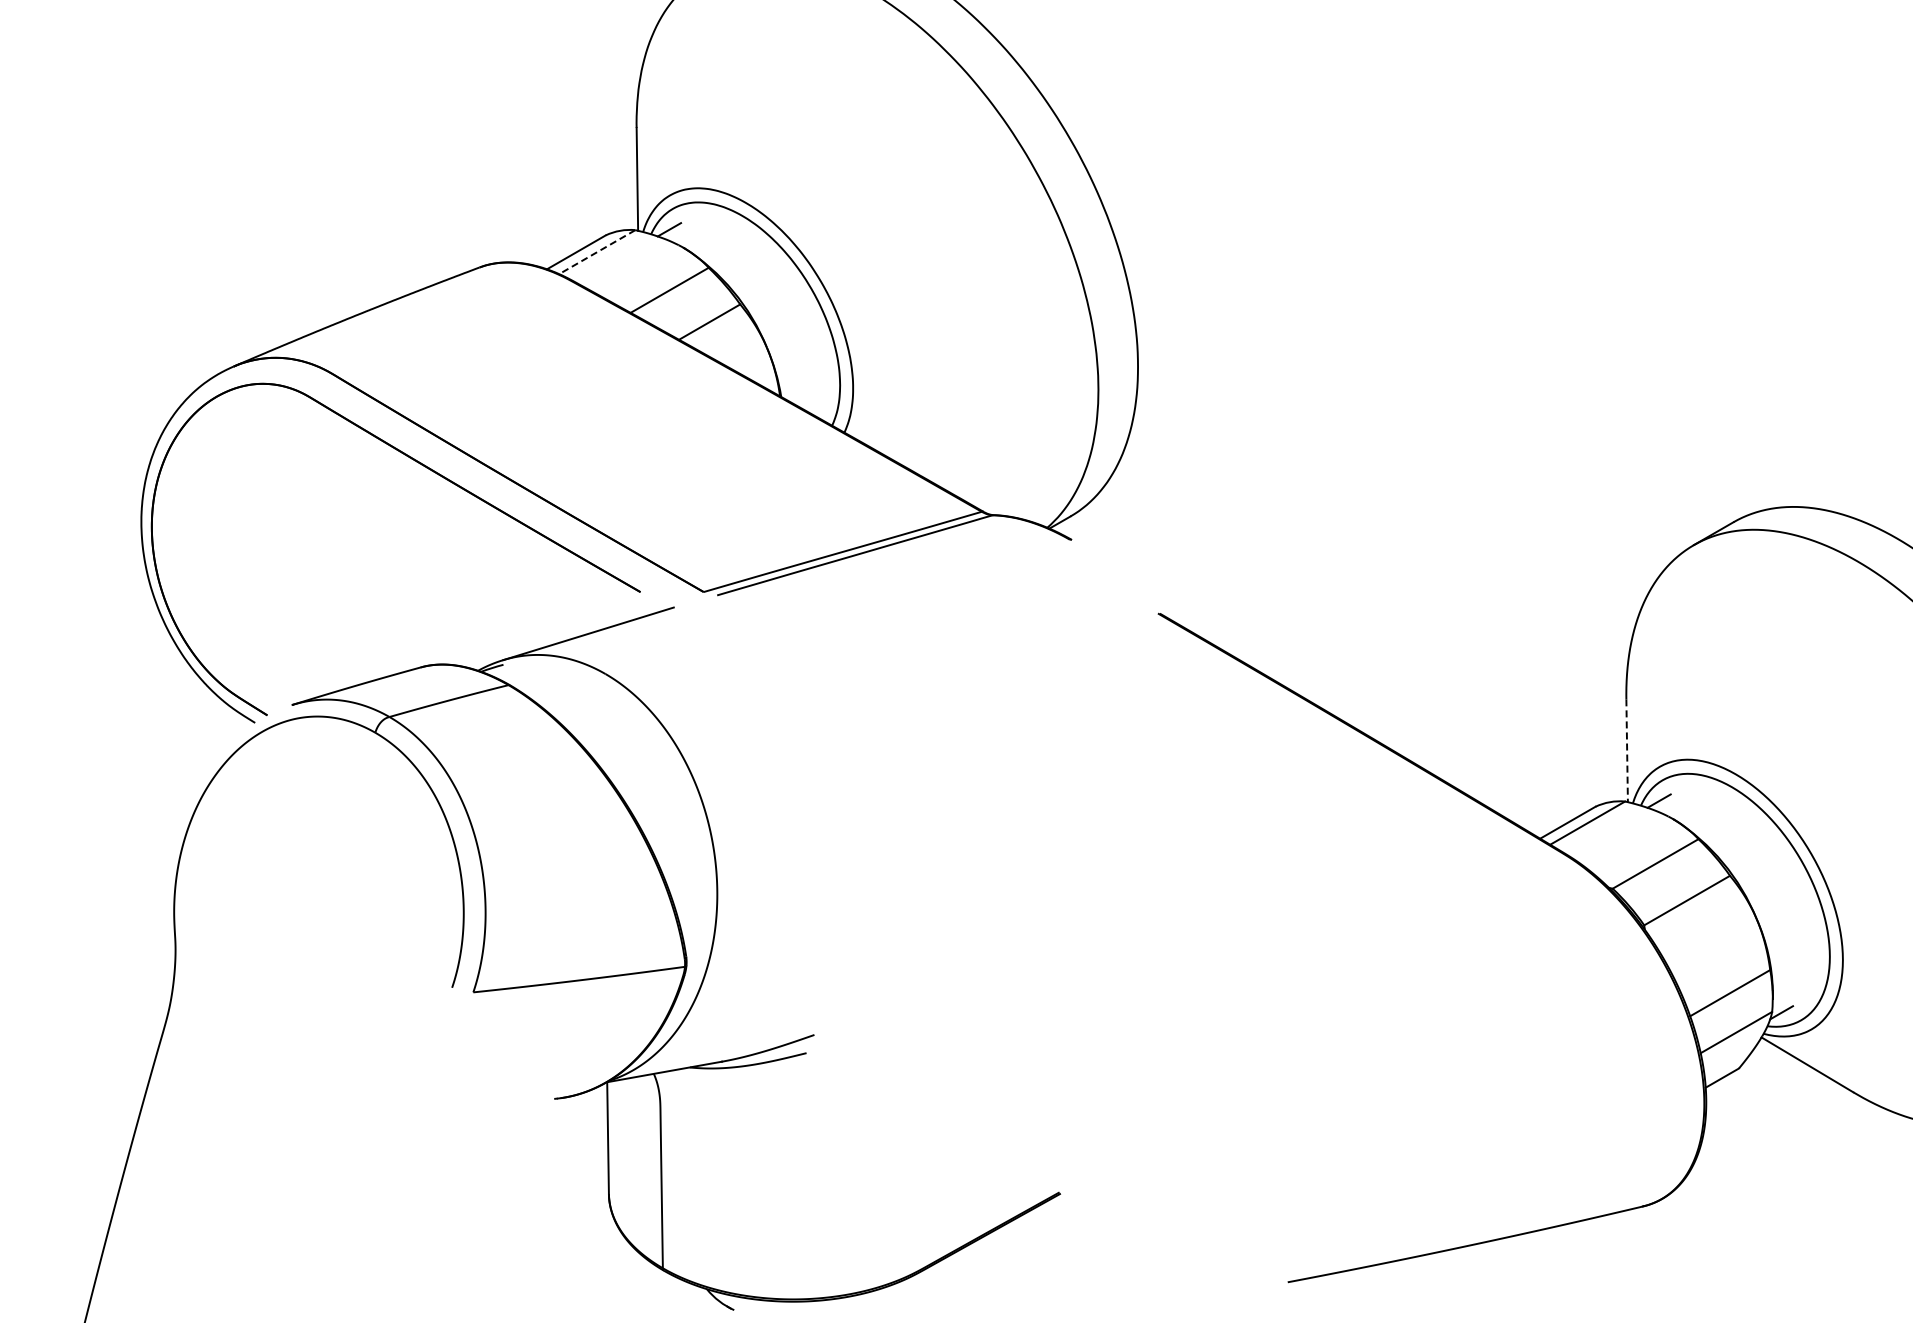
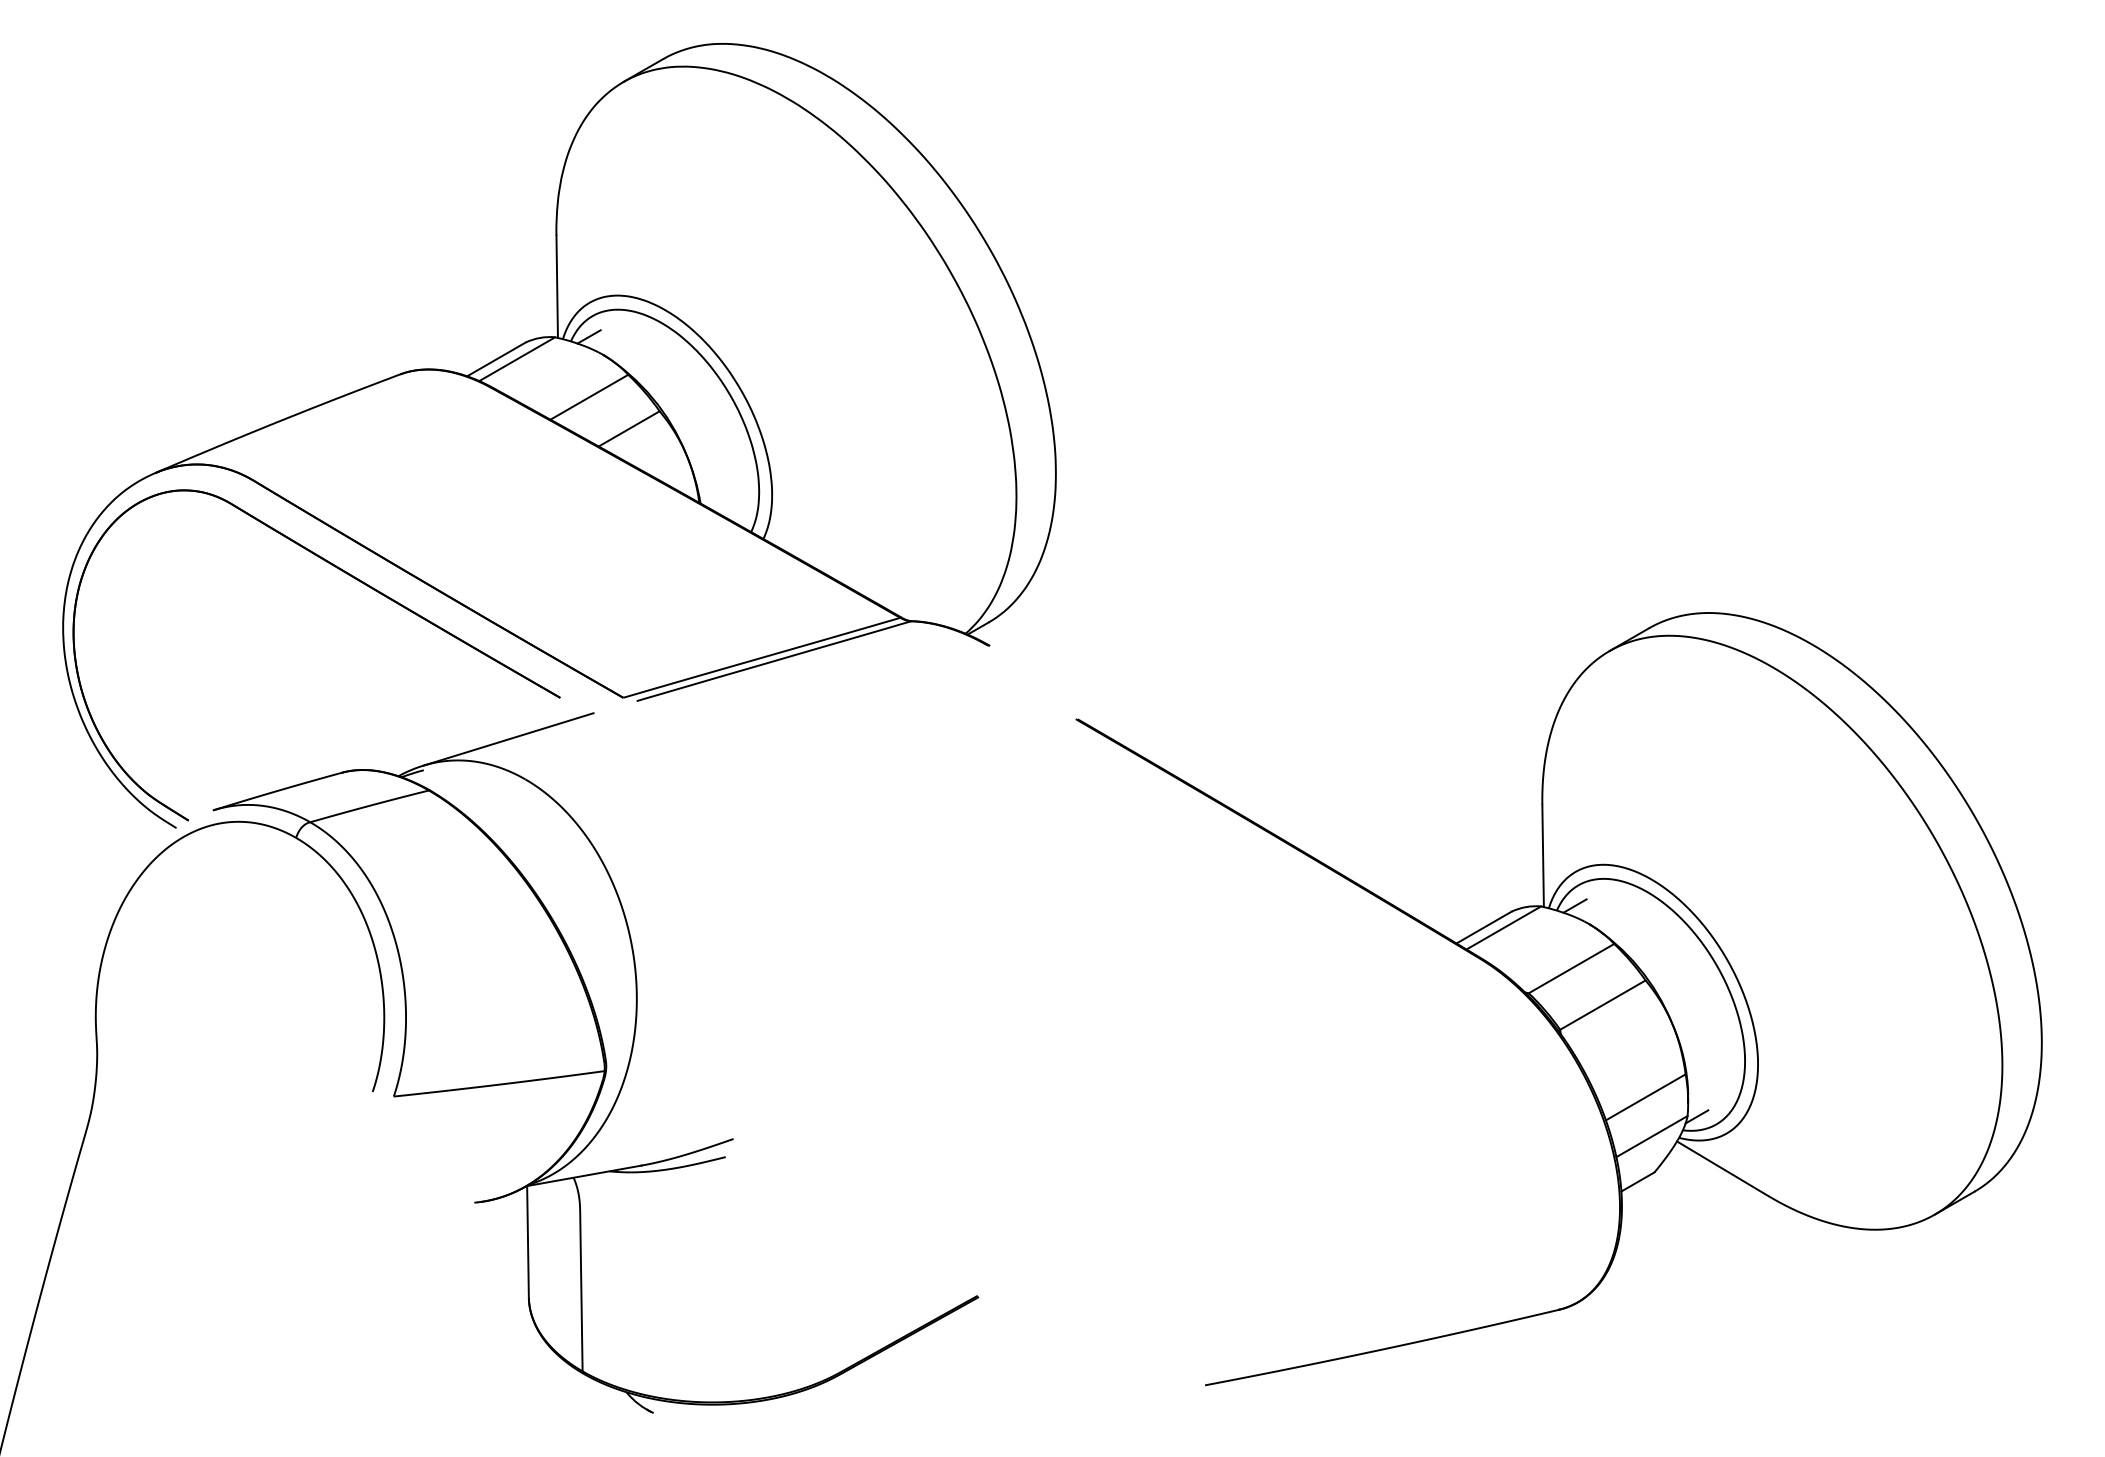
line: (597, 252) -> (517, 359), dashed -> solid
line: (1627, 751) -> (1543, 856), dashed -> solid

